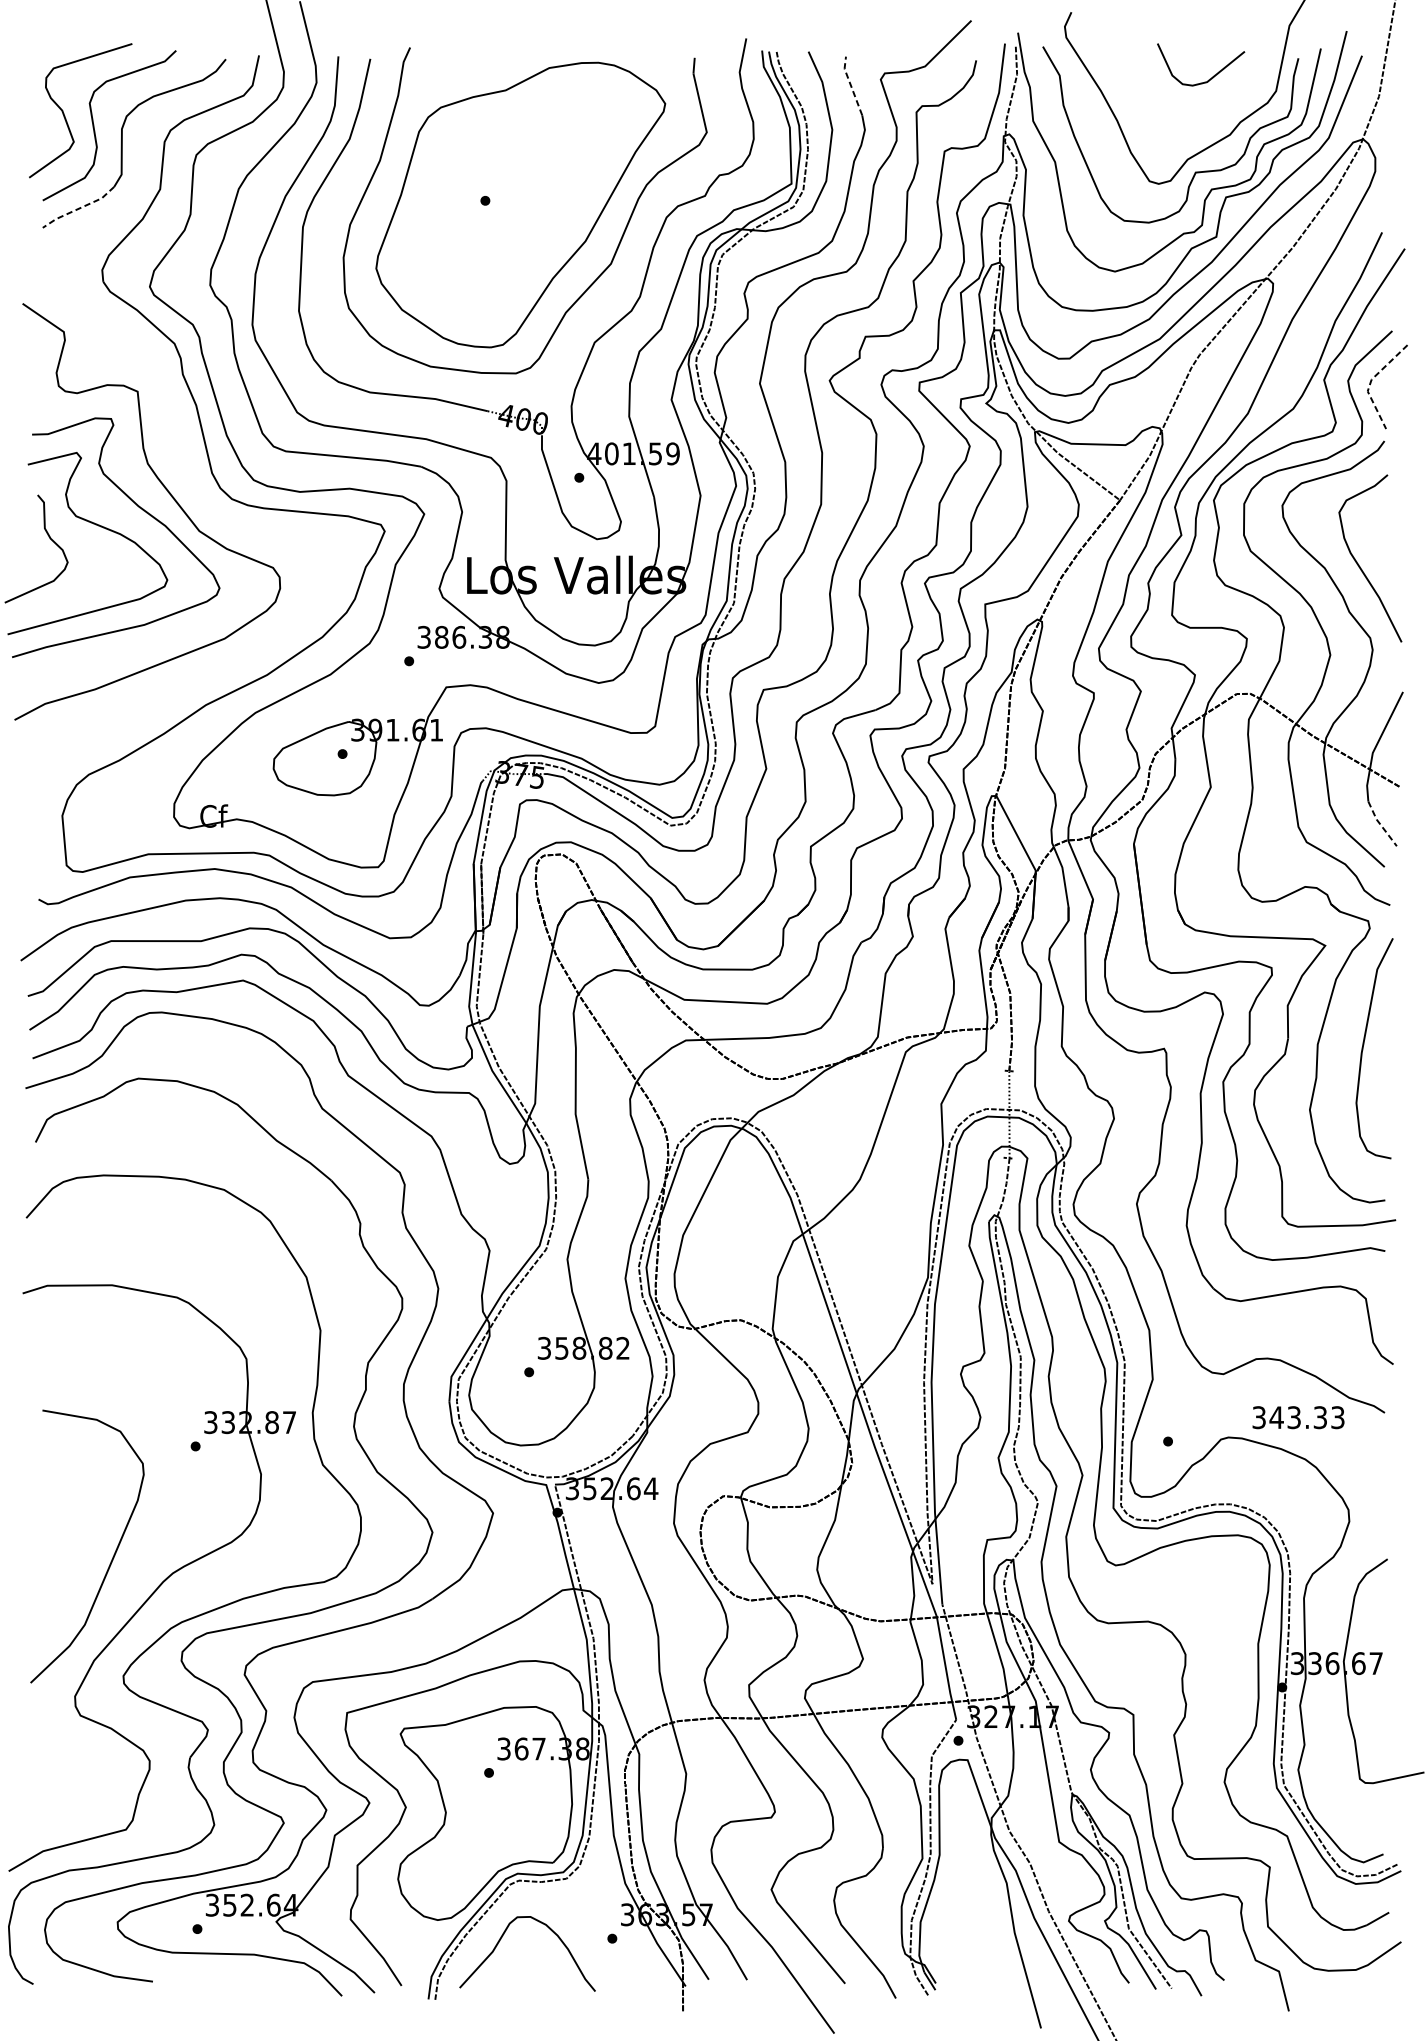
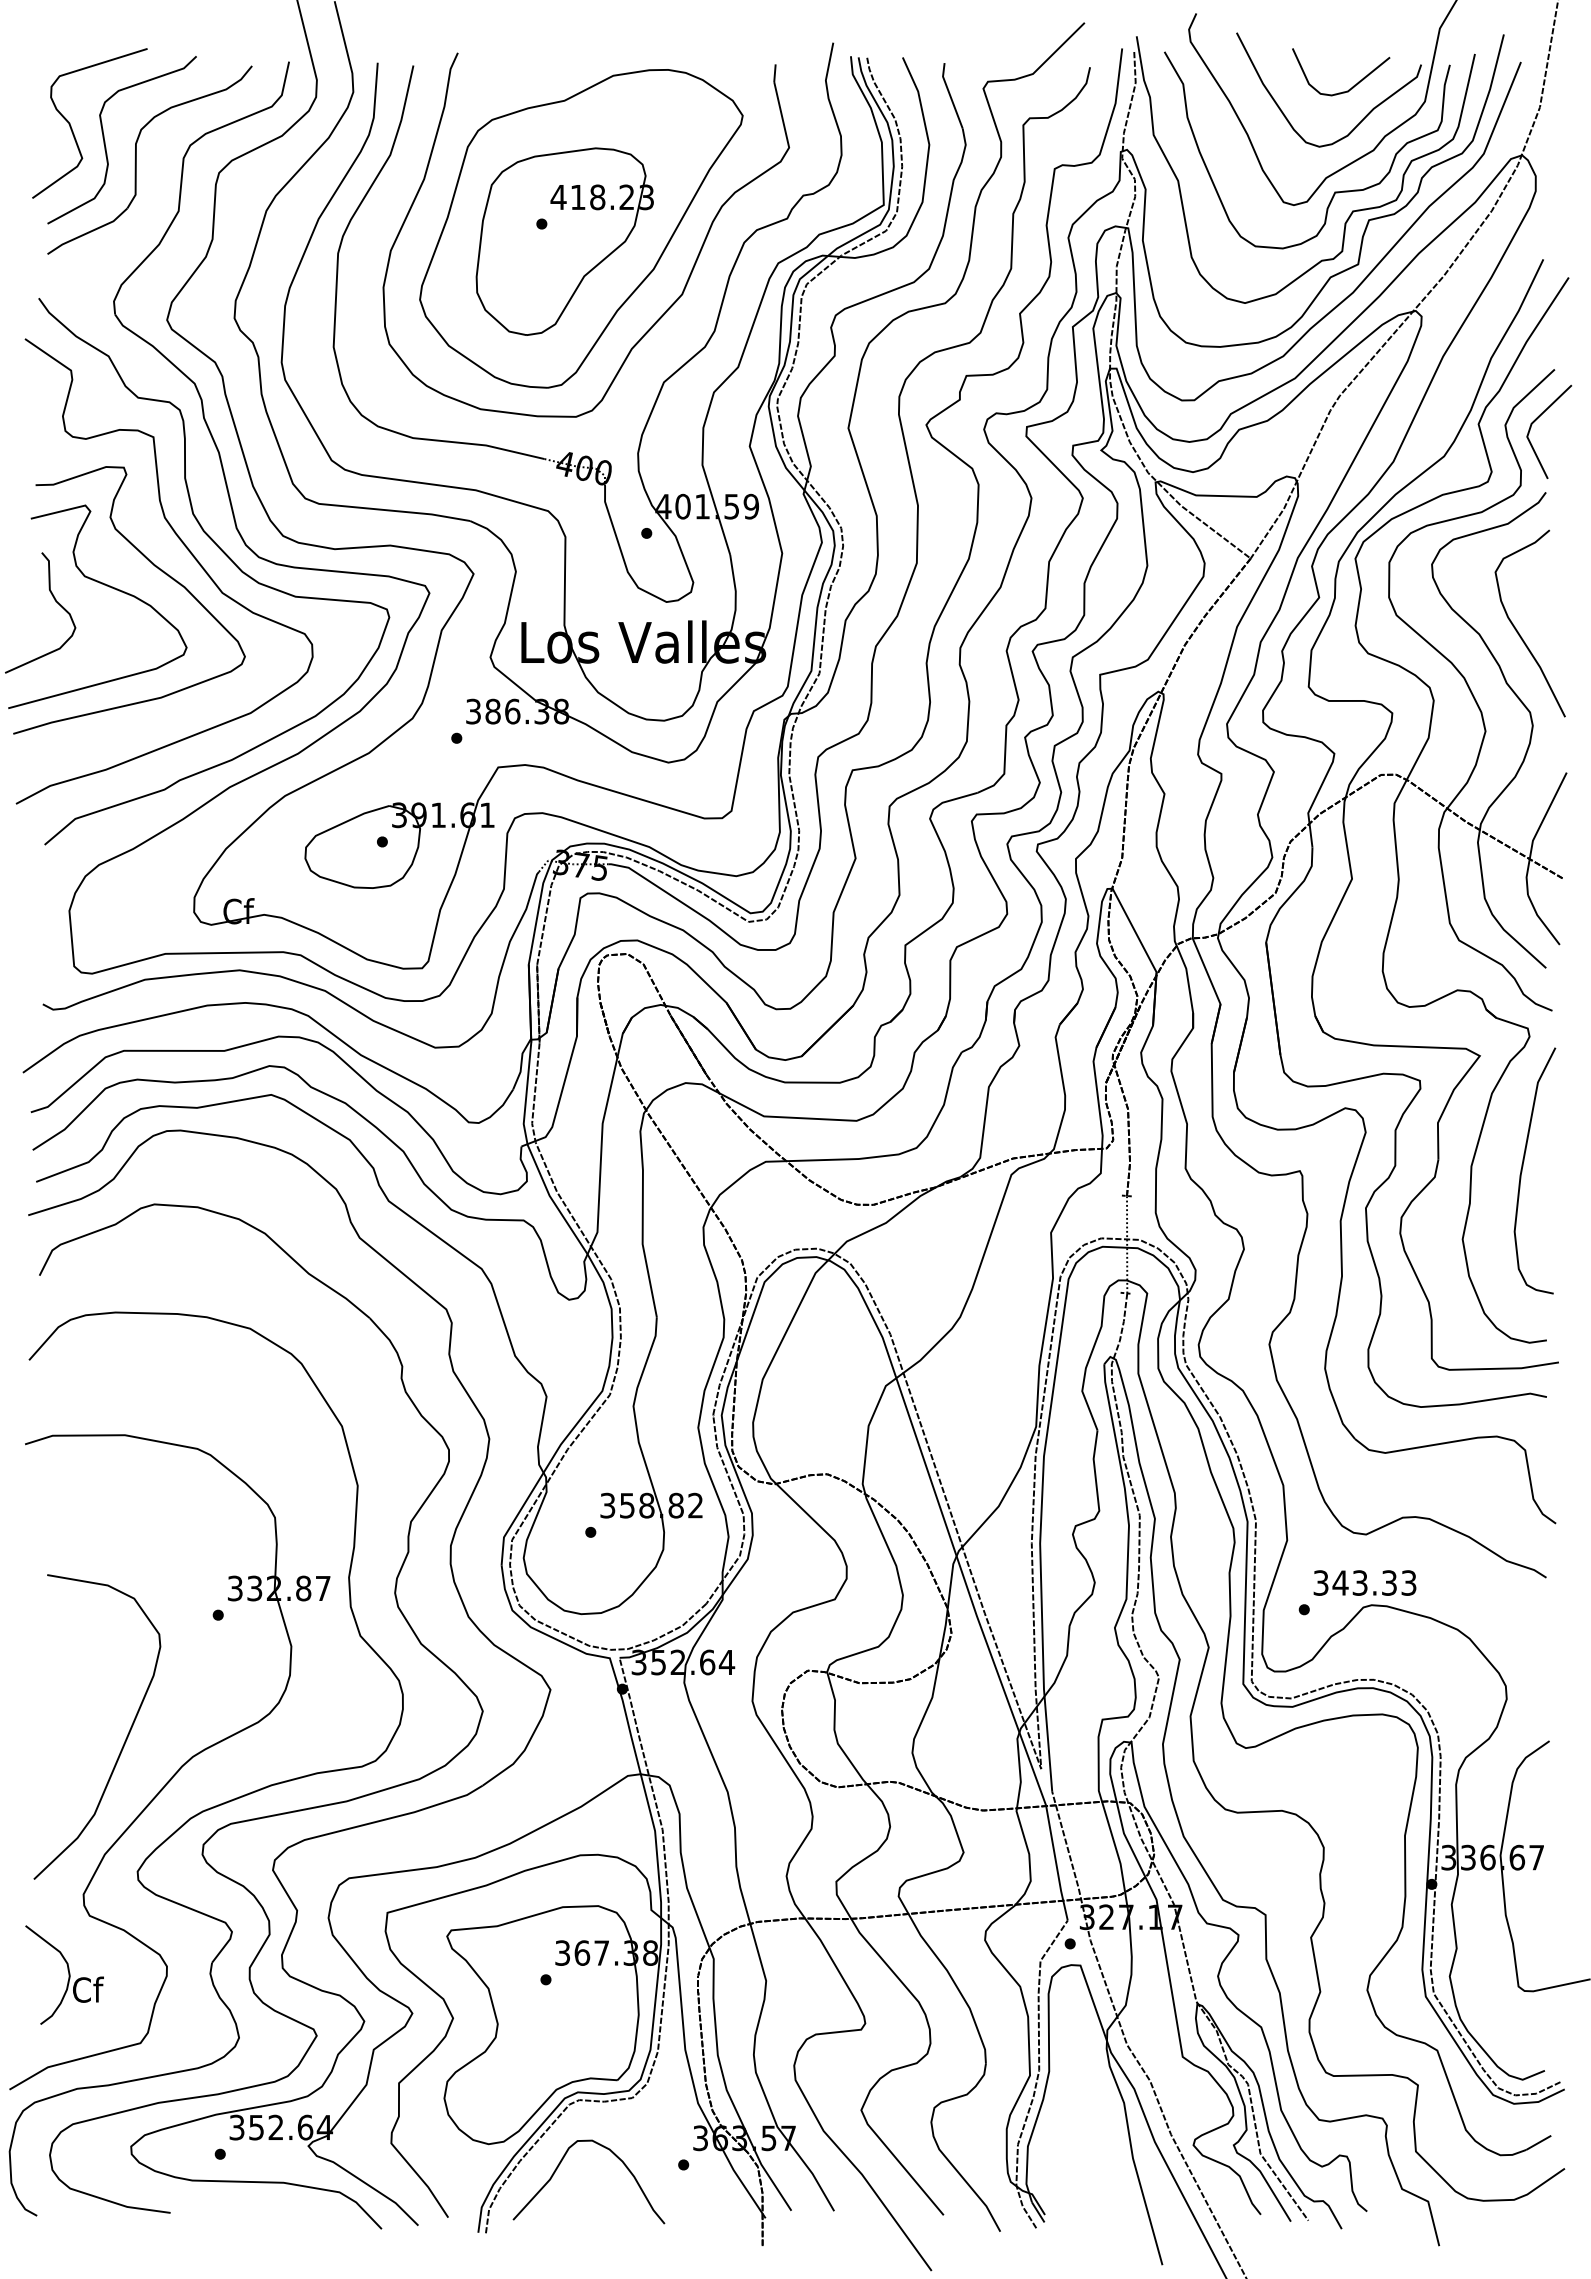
line: (851, 85) -> (950, 95), dashed -> solid
curve: (1220, 106) -> (1362, 118), added
line: (79, 208) -> (88, 232), dashed -> solid
part: (505, 216) -> (564, 241), added
line: (1370, 382) -> (1530, 426), dashed -> solid
curve: (203, 499) -> (227, 557), added
line: (1380, 824) -> (1541, 920), dashed -> solid
text: (1298, 1417) -> (1364, 1582), moved
part: (57, 1768) -> (64, 1974), added

